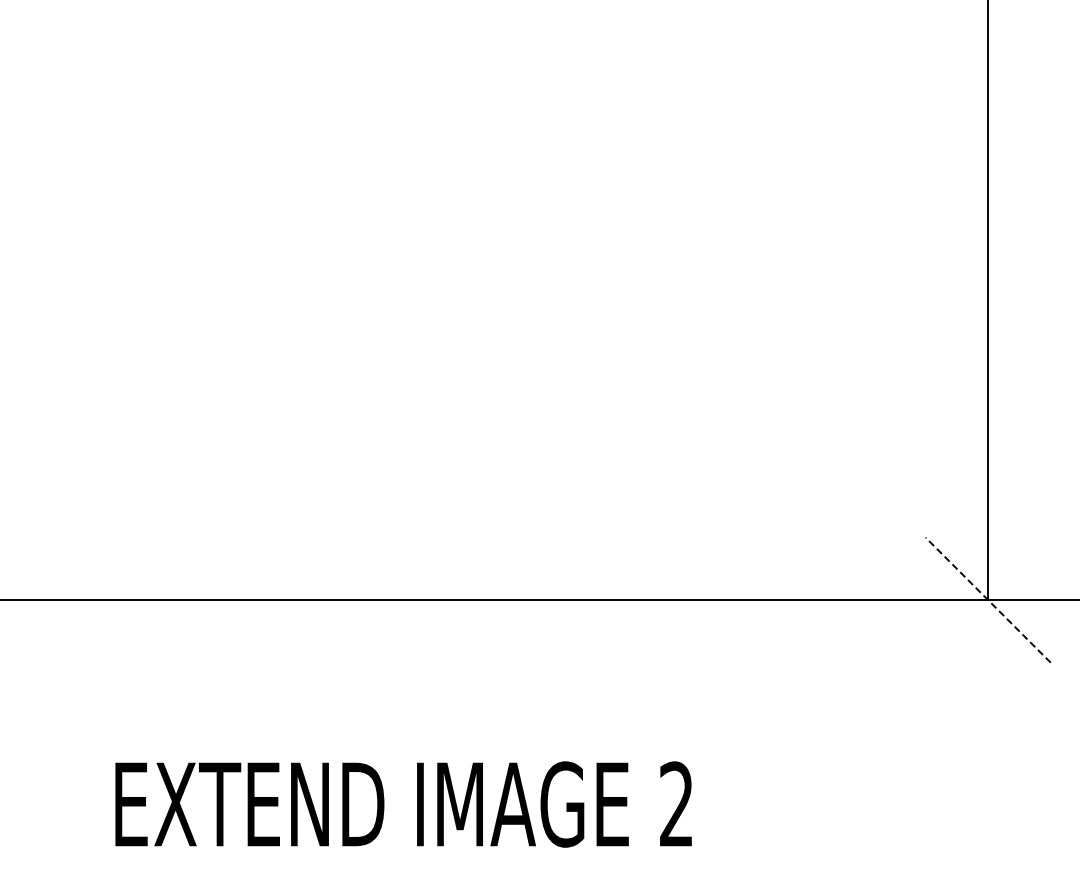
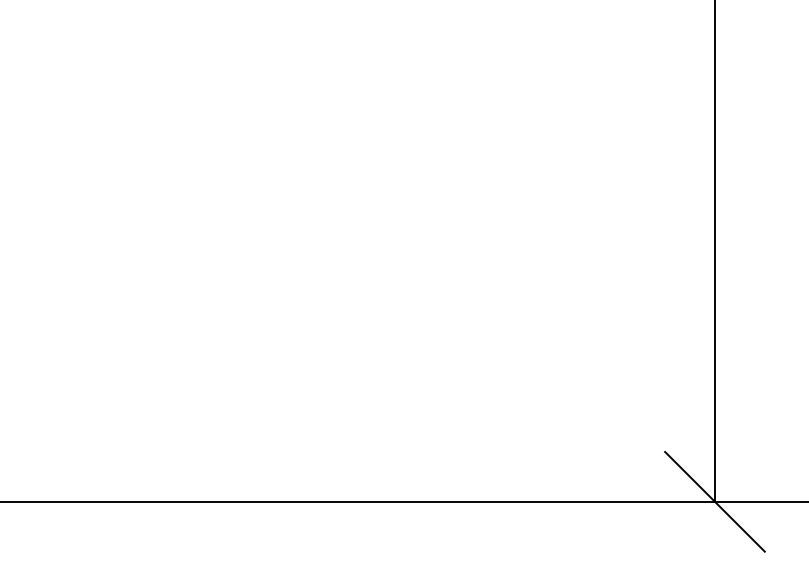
line: (987, 599) -> (714, 501), dashed -> solid

